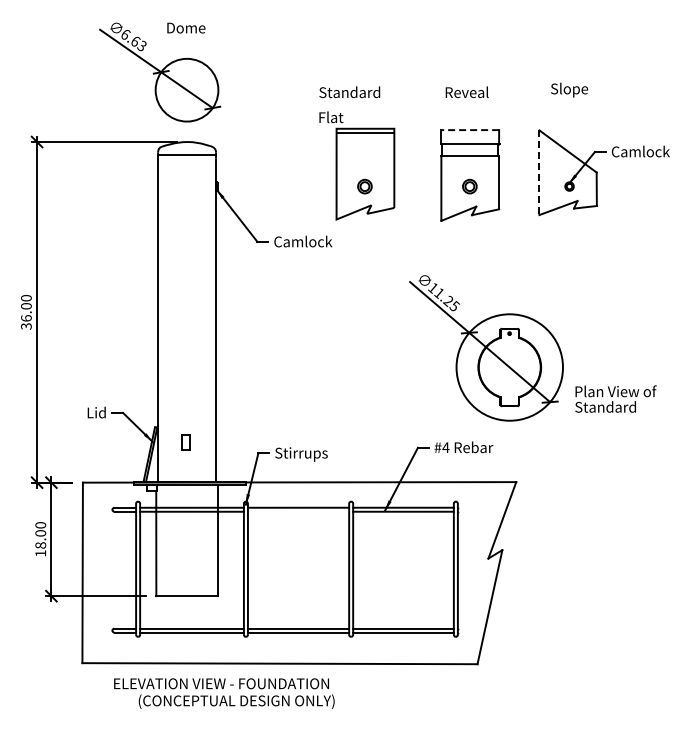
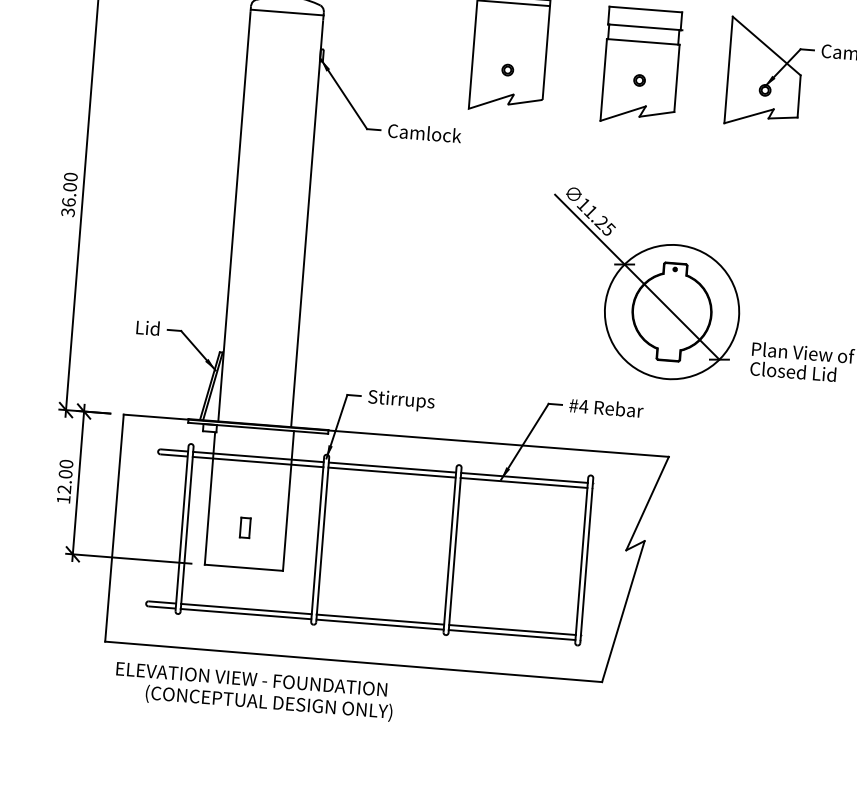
line: (470, 130) -> (646, 10), dashed -> solid
line: (539, 173) -> (728, 70), dashed -> solid
part: (364, 186) -> (507, 69), size x0.62
part: (469, 186) -> (639, 80), size x0.62
text: (609, 406) -> (793, 370), Standard -> Closed Lid
part: (185, 442) -> (244, 527), moved
line: (298, 511) -> (392, 472), added
text: (40, 545) -> (64, 489), 18.00 -> 12.00
text: (224, 693) -> (254, 691), moved

